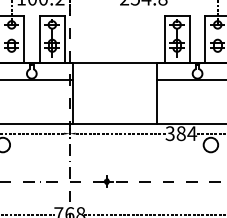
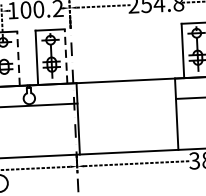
line: (24, 38) -> (18, 57), solid -> dashed
line: (64, 38) -> (65, 55), solid -> dashed

